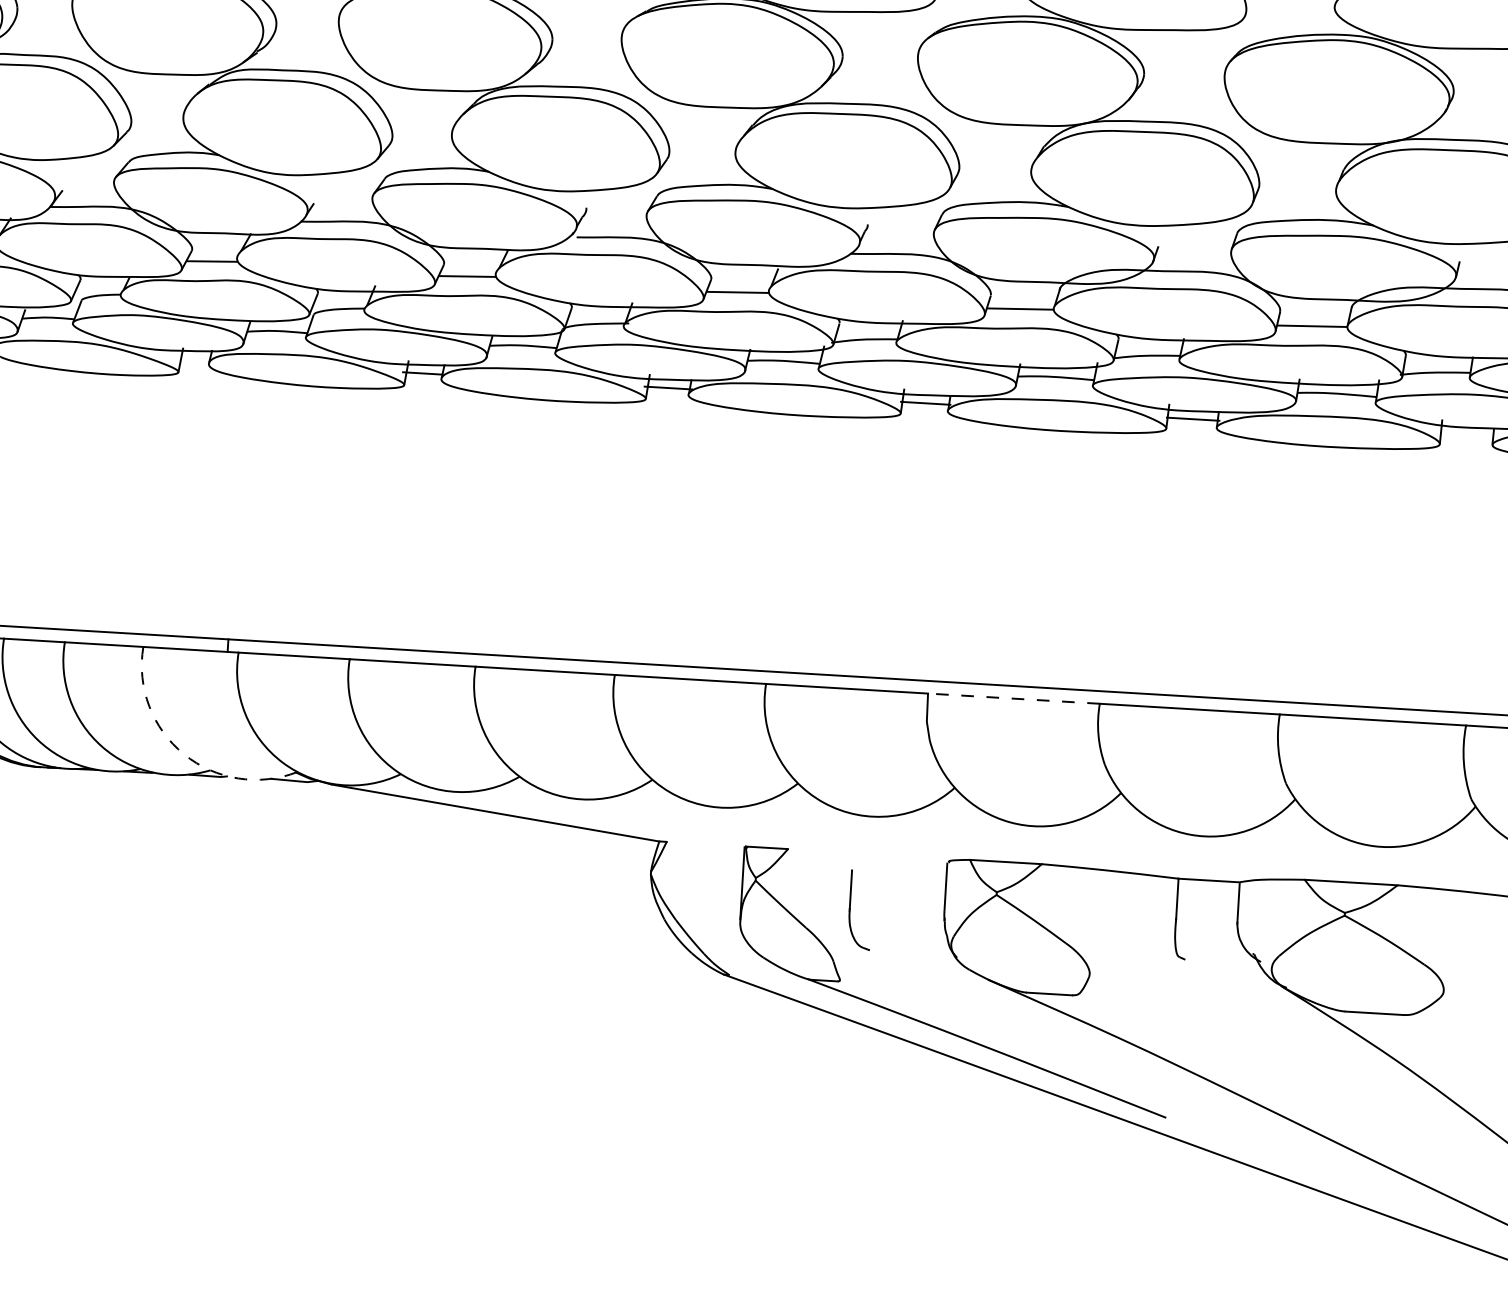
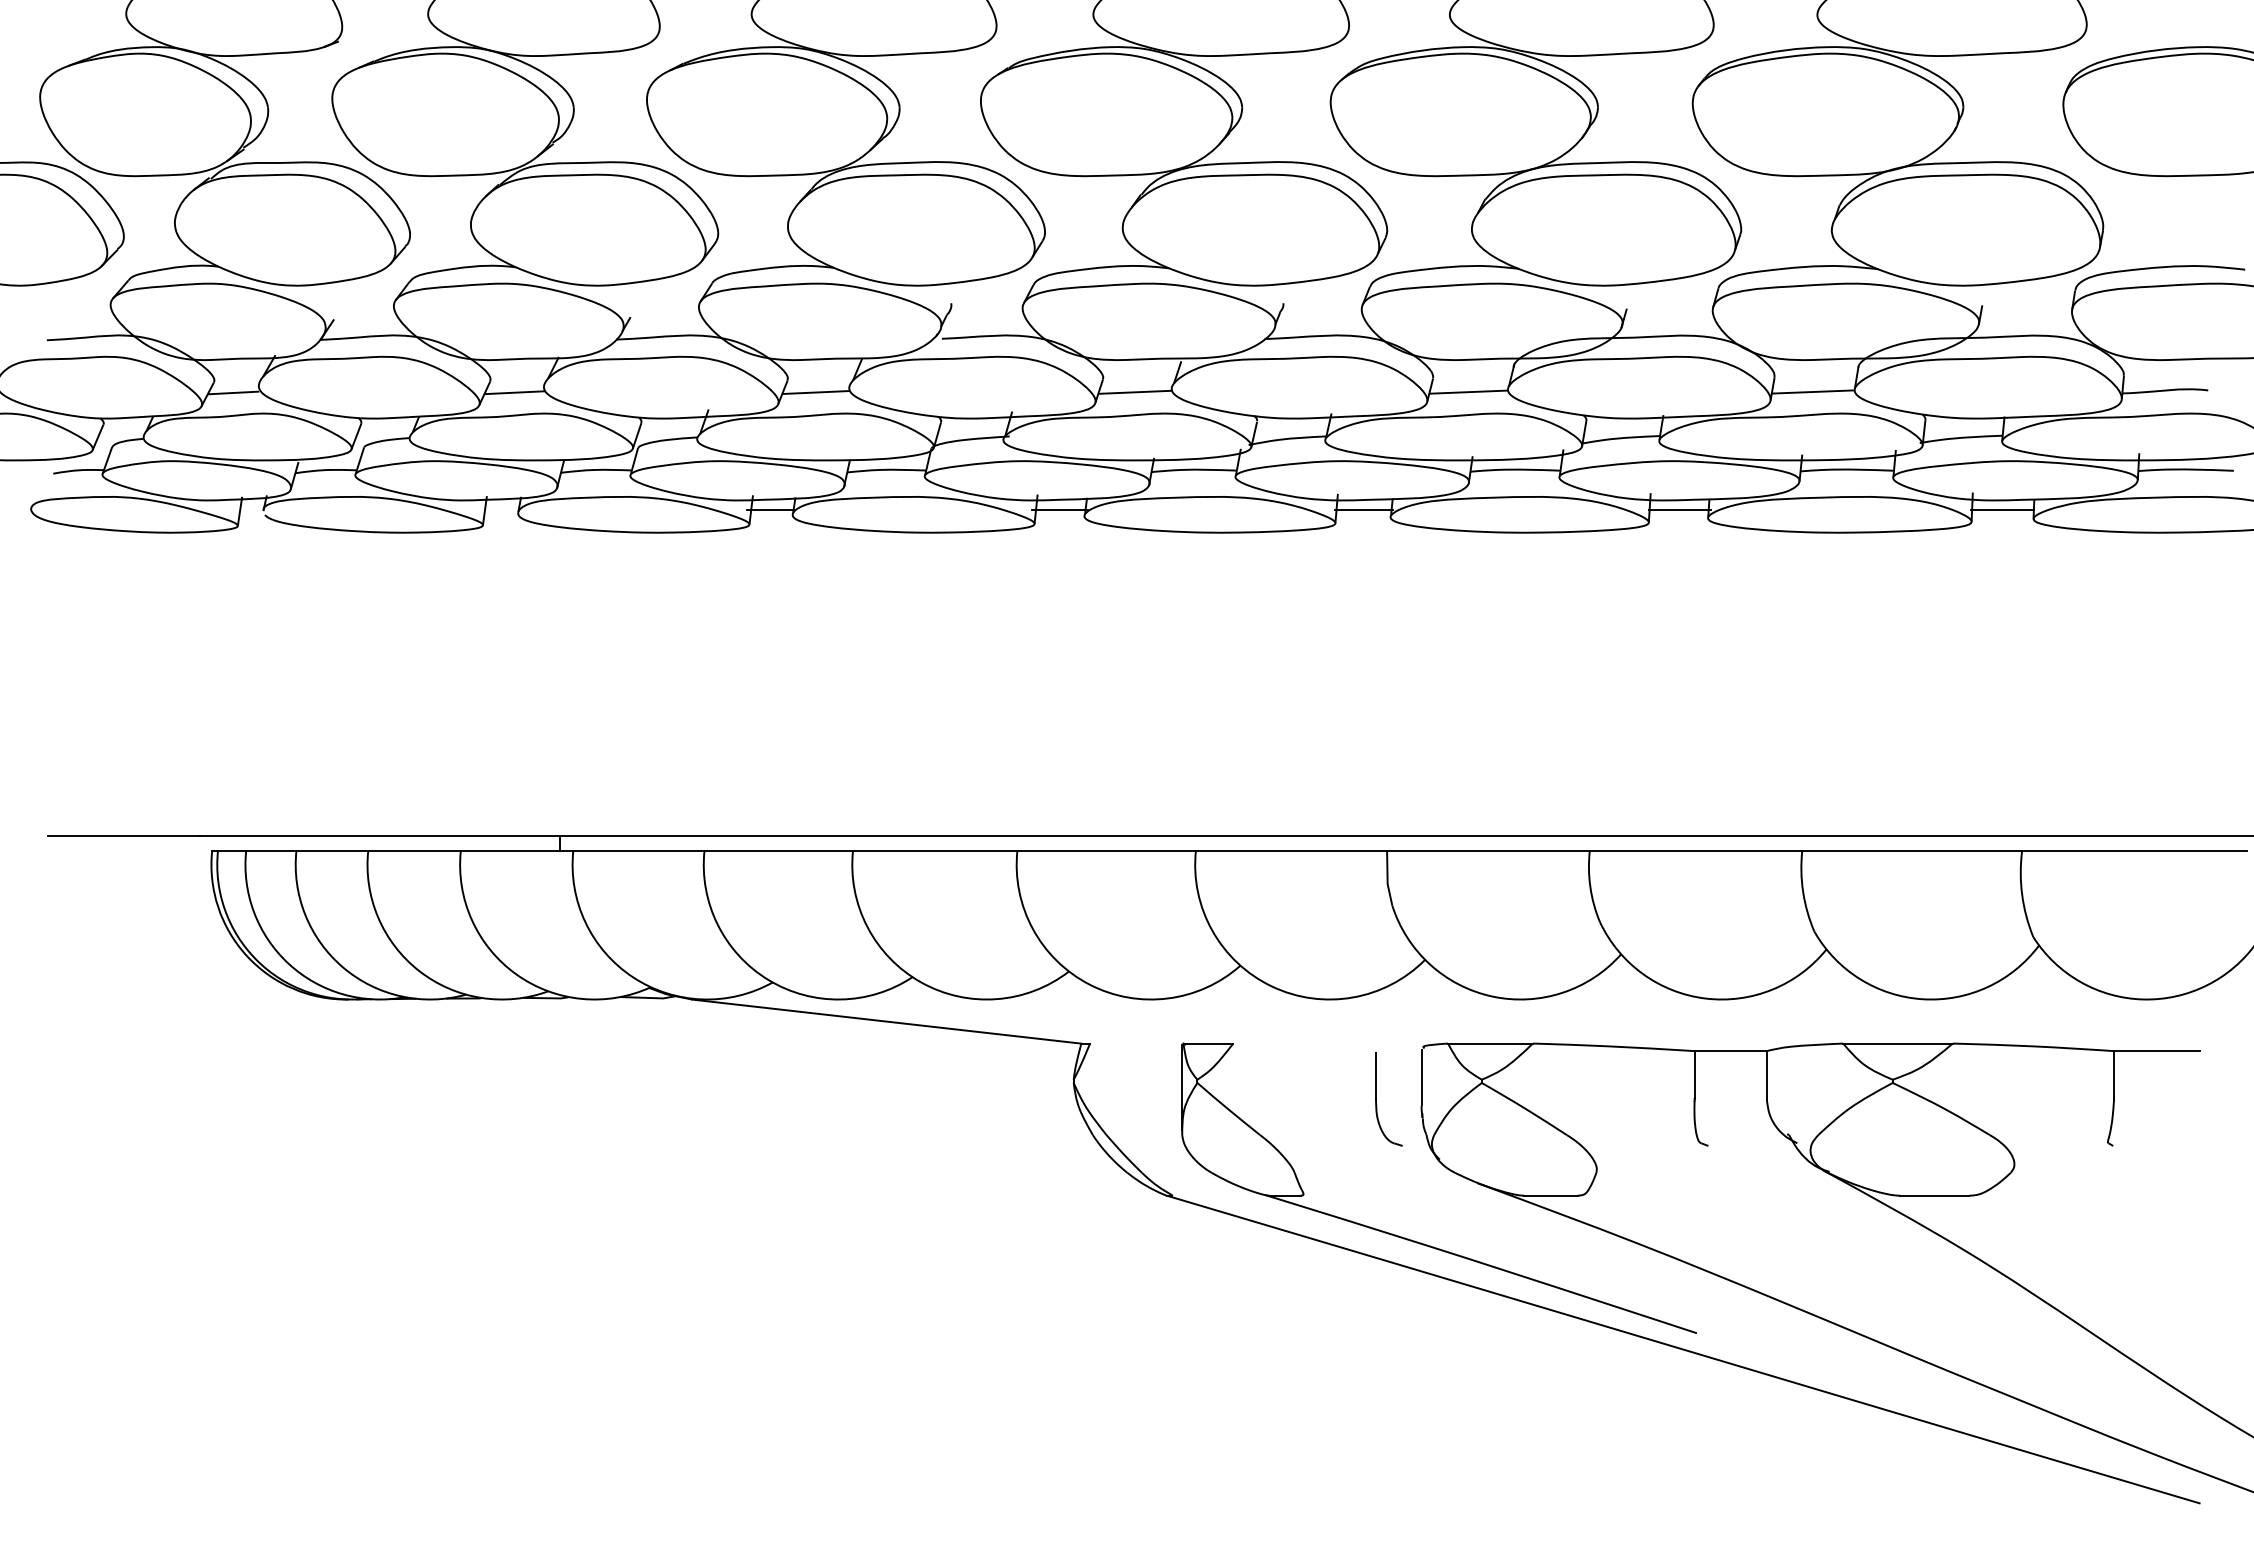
line: (1466, 435) -> (2002, 509), added
line: (1013, 698) -> (1487, 850), dashed -> solid
arc: (184, 754) -> (516, 974), dashed -> solid
part: (850, 909) -> (1376, 1099), moved

